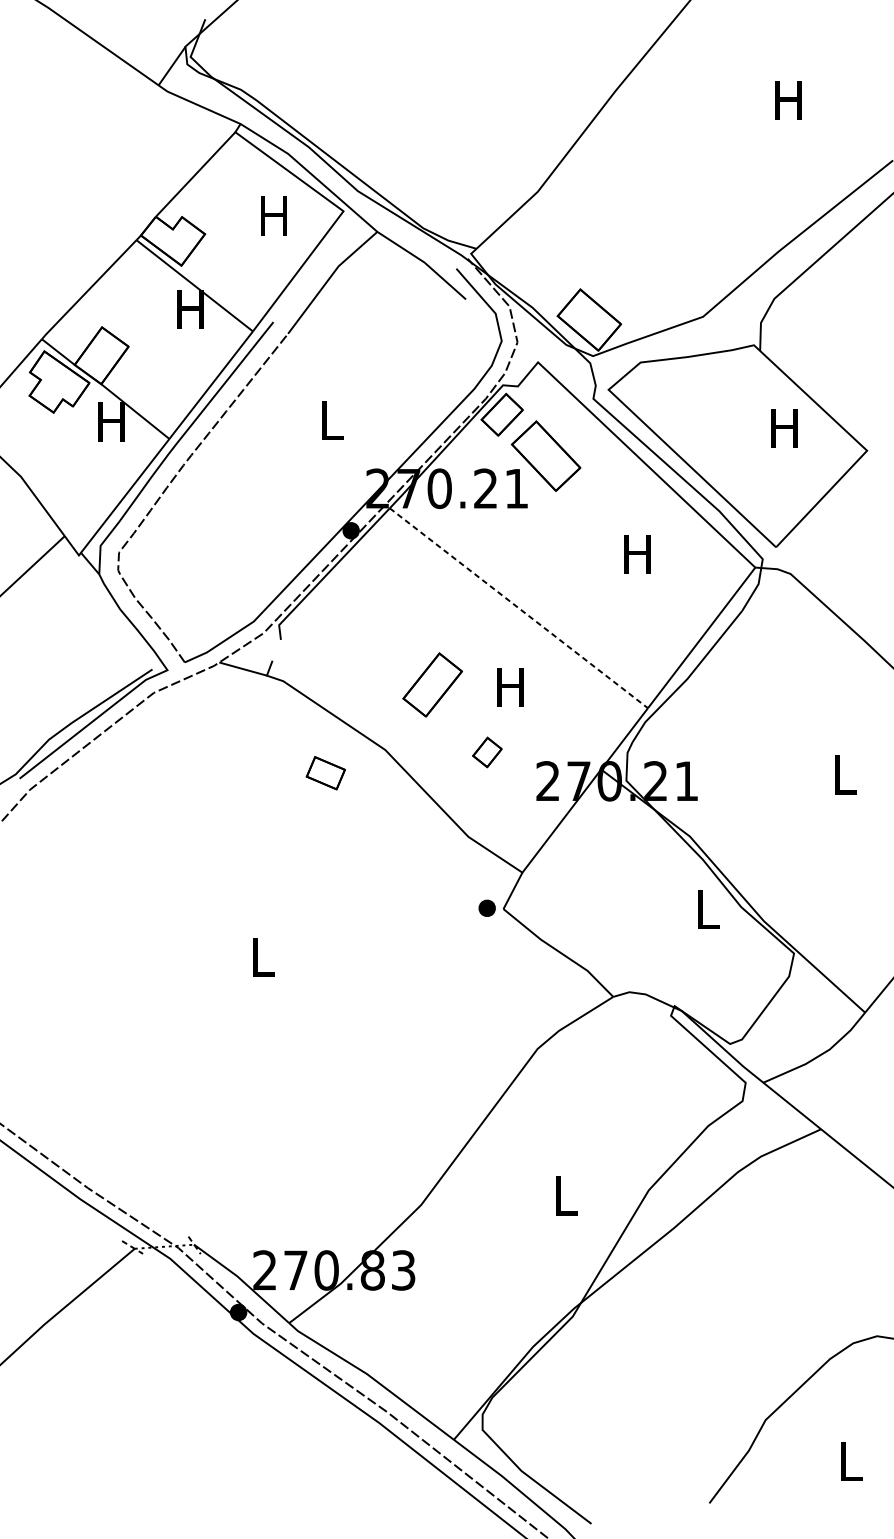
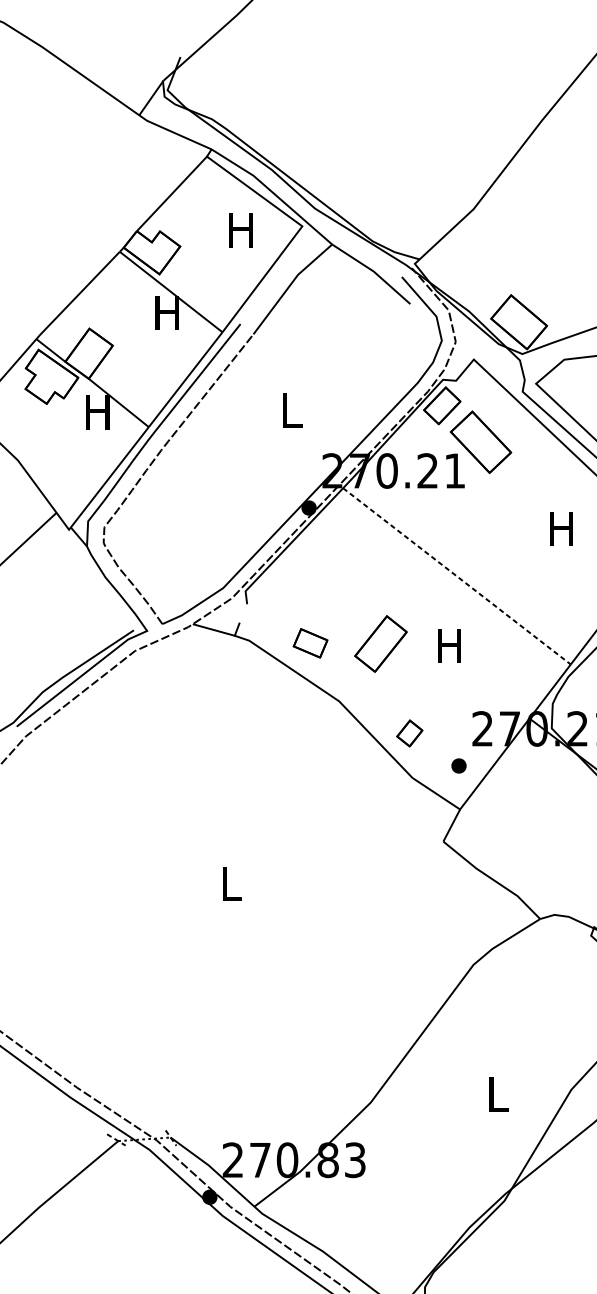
part: (487, 752) -> (409, 733), moved
part: (325, 773) -> (310, 643), moved
part: (486, 907) -> (458, 765), moved

